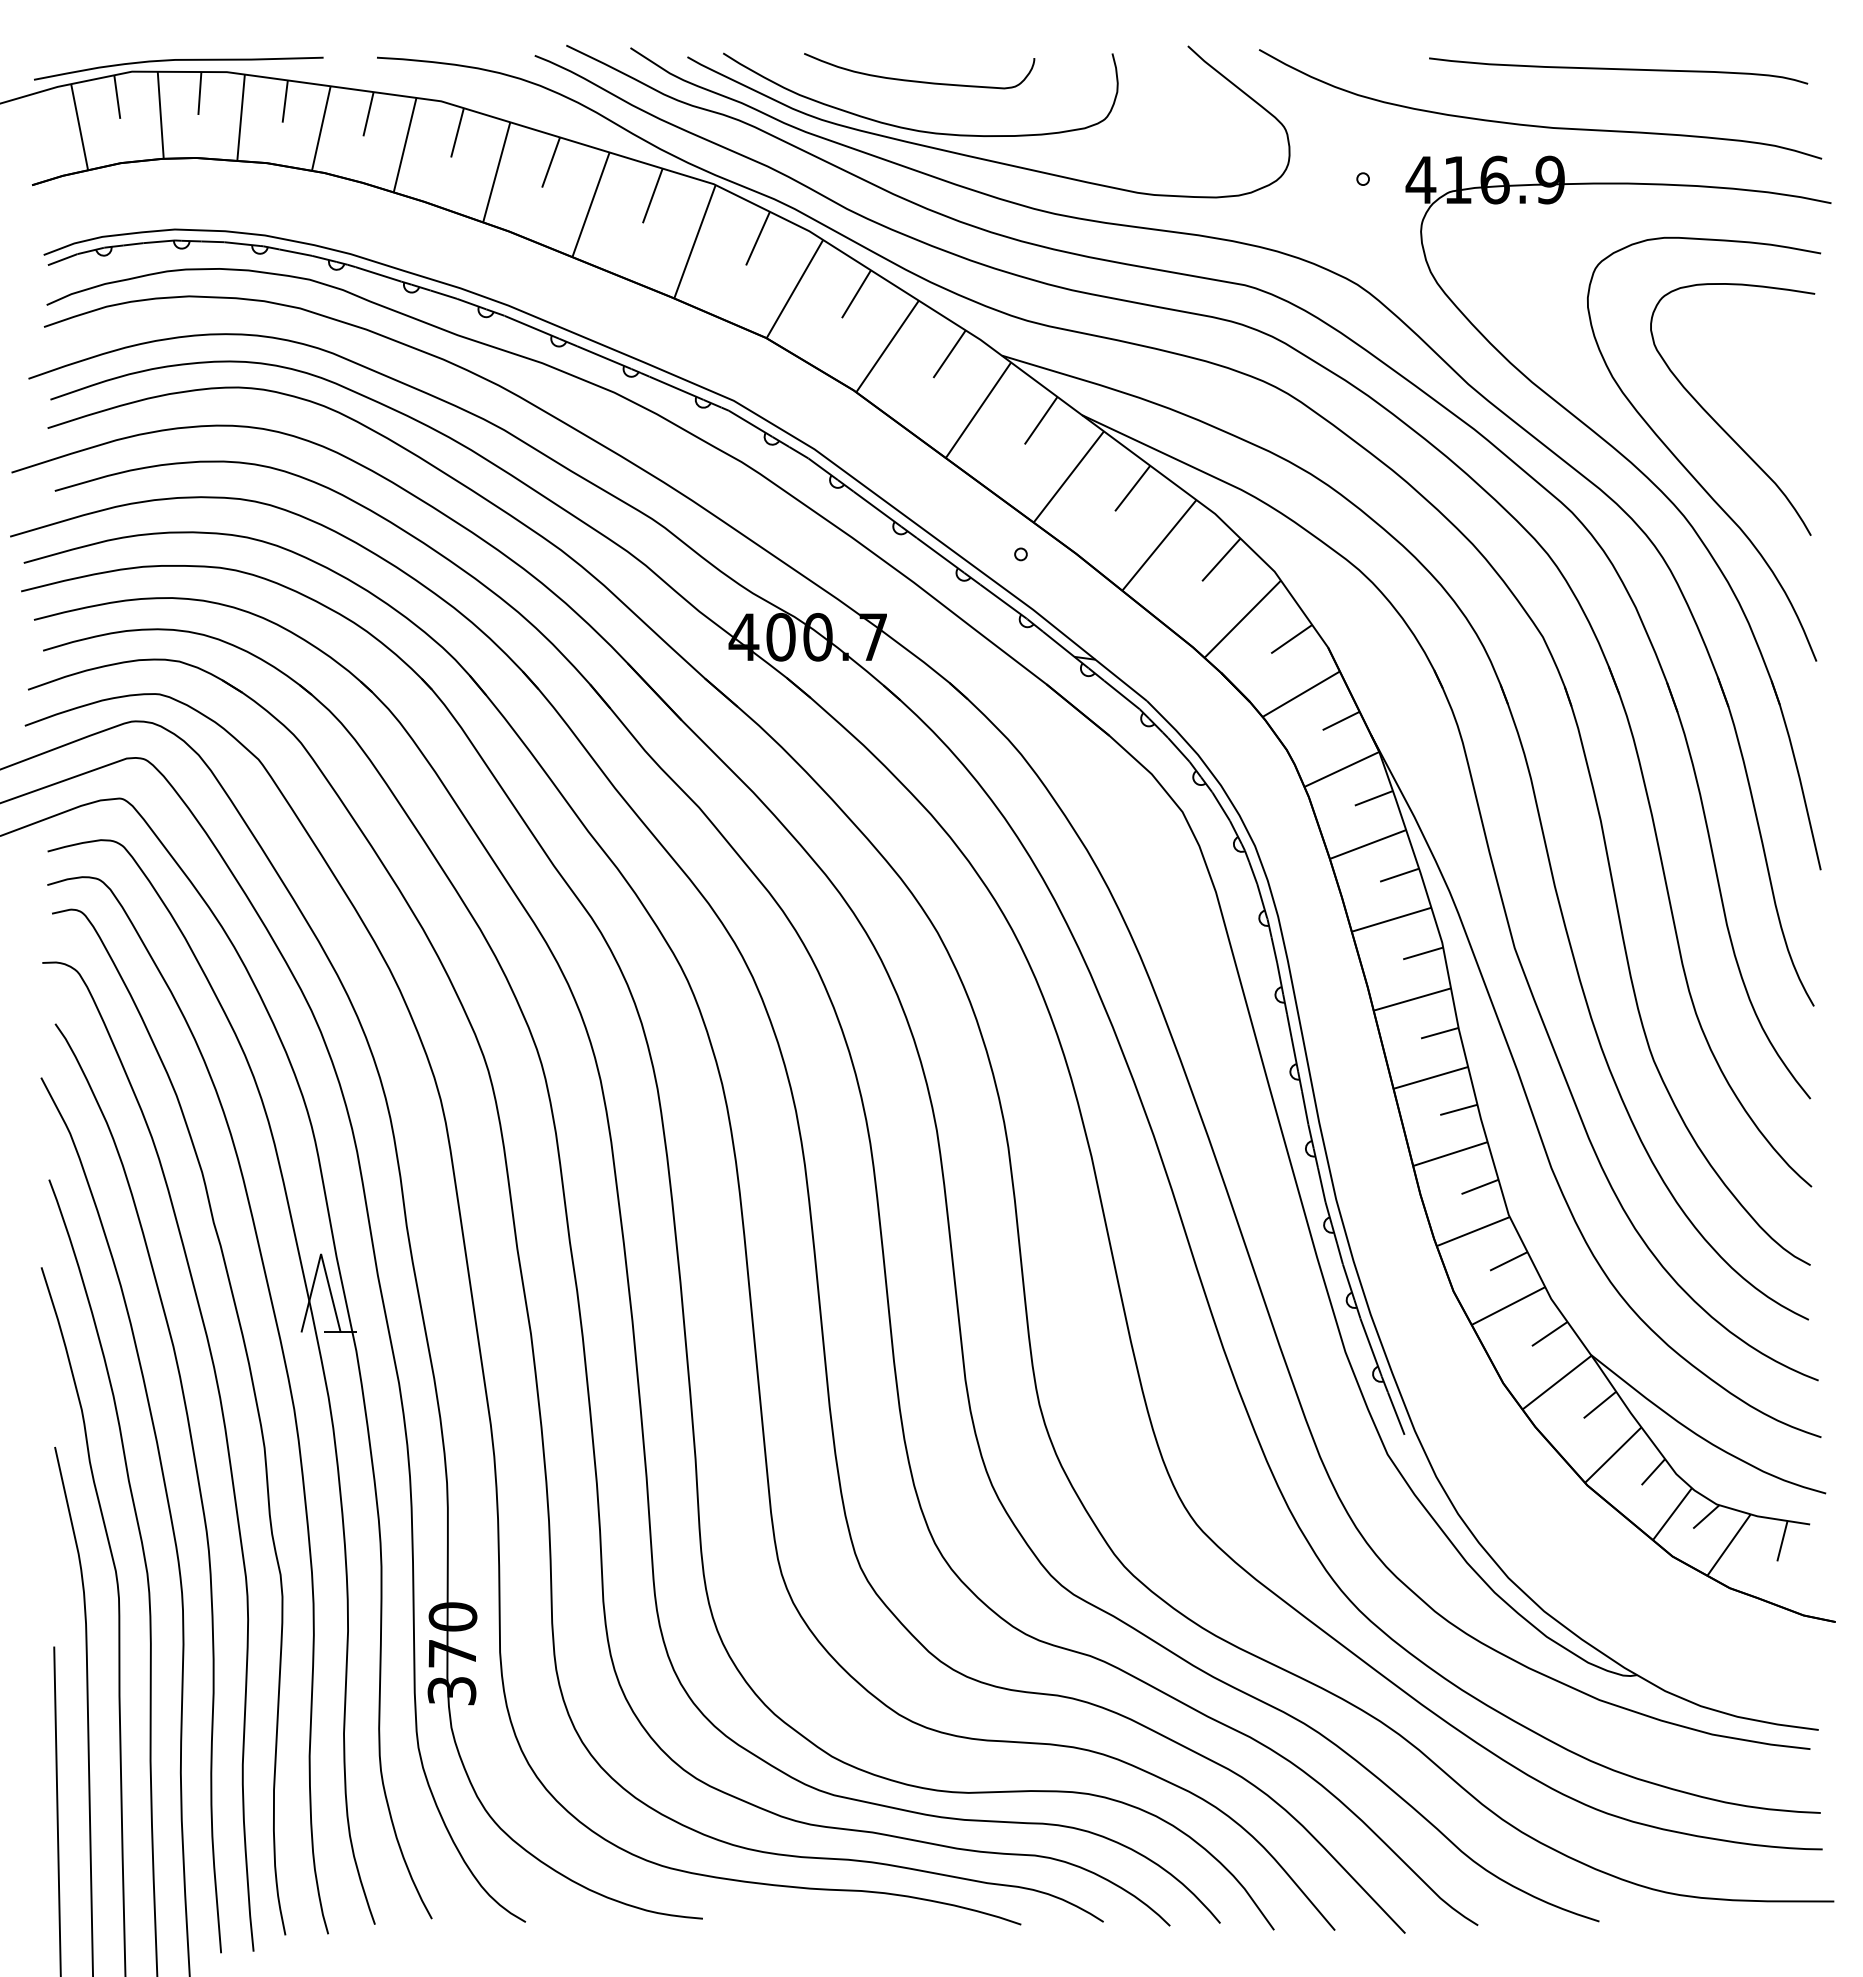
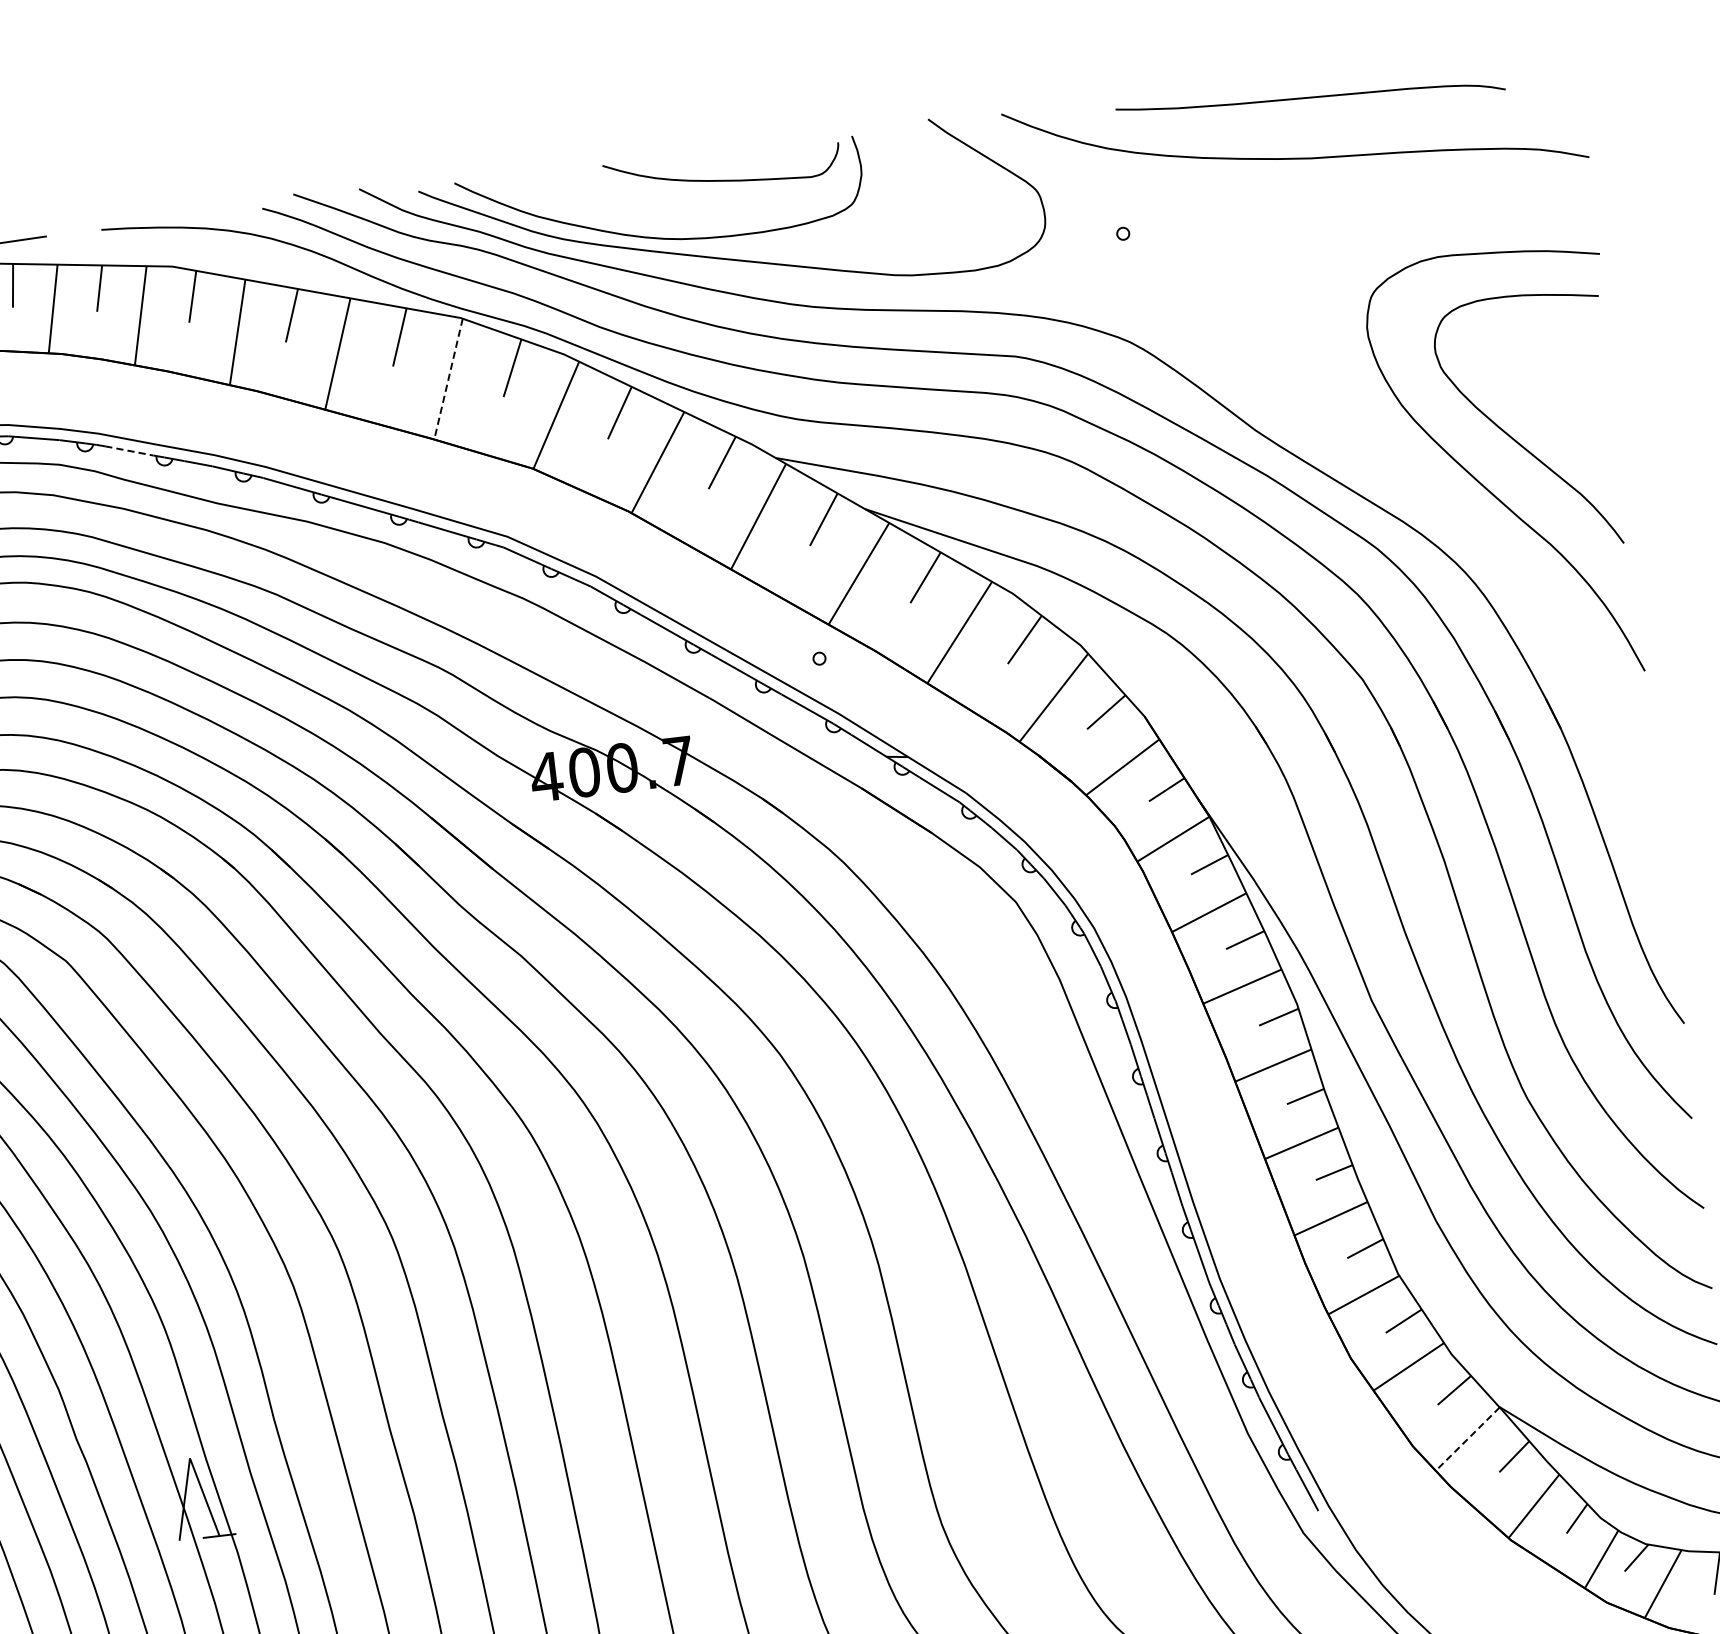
curve: (1618, 70) -> (1310, 98), moved
curve: (918, 80) -> (722, 179), moved
line: (694, 242) -> (448, 379), solid -> dashed
line: (378, 274) -> (129, 451), solid -> dashed
part: (1649, 481) -> (1452, 507), removed
line: (1557, 1382) -> (1468, 1438), solid -> dashed

